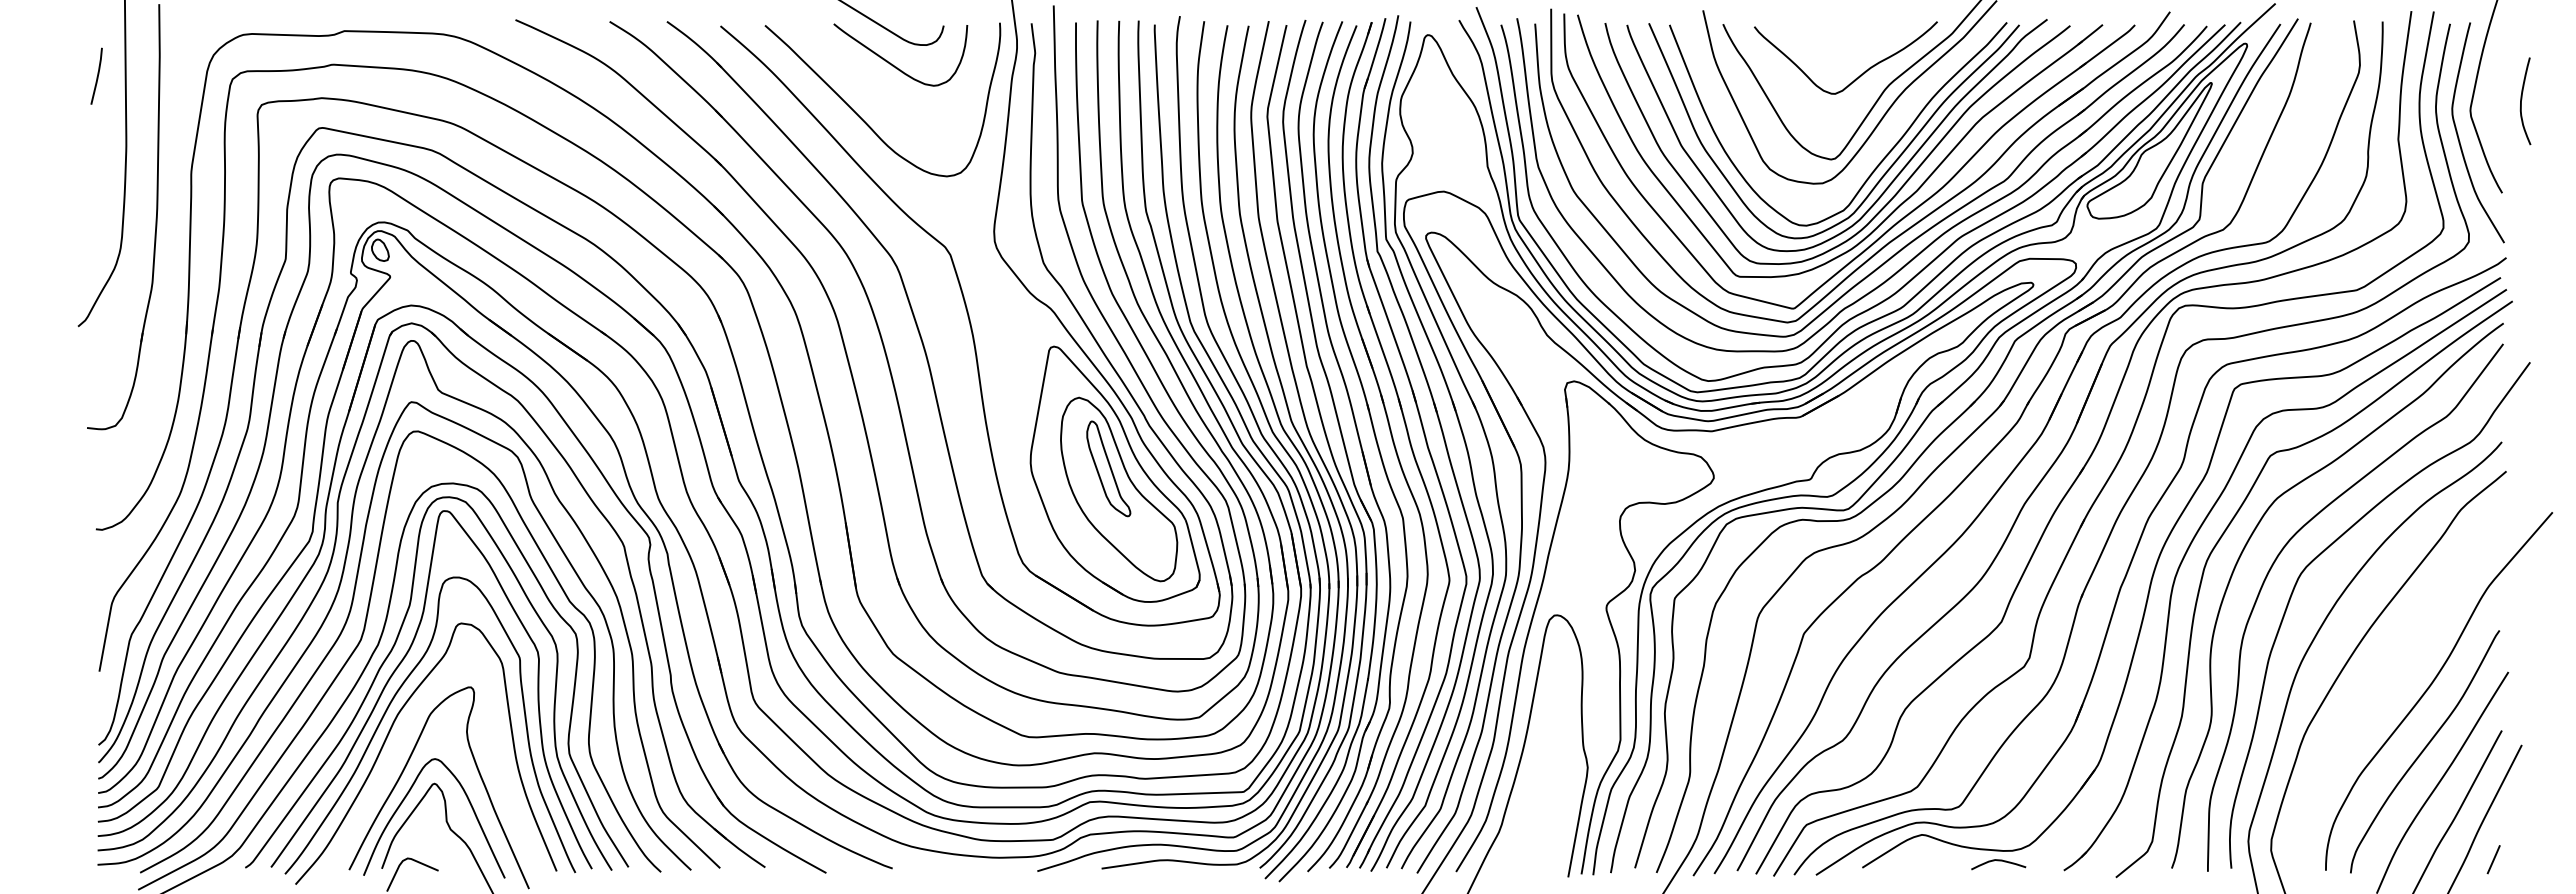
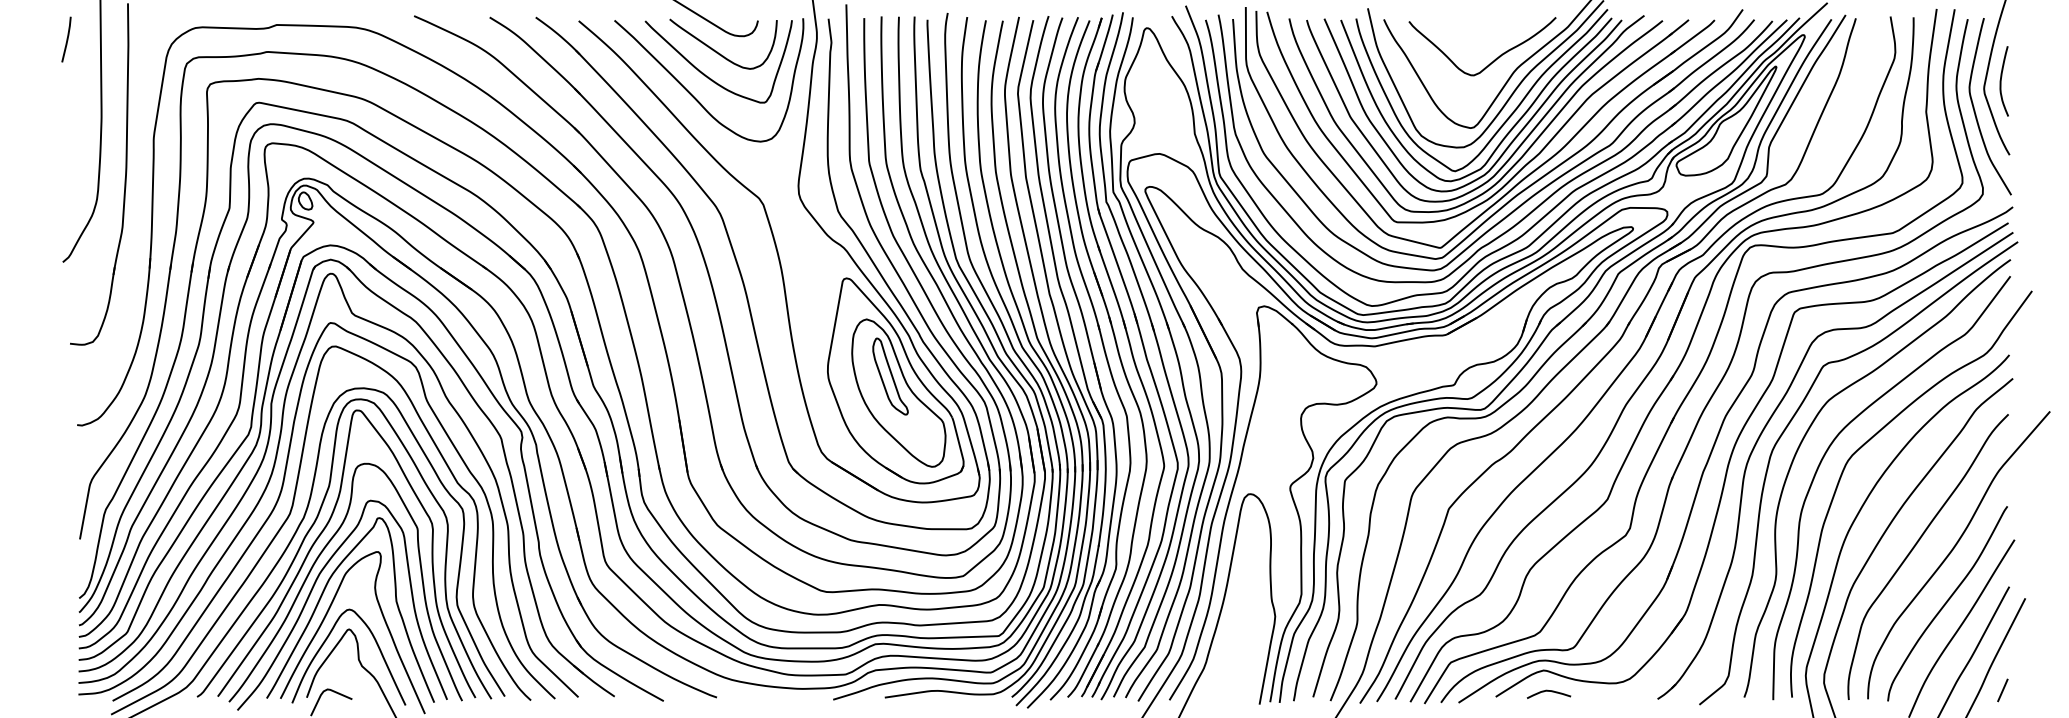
line: (97, 75) -> (67, 38), moved
curve: (879, 93) -> (706, 75), added
curve: (2522, 99) -> (2001, 79), moved
curve: (1881, 141) -> (1511, 113), added
curve: (2384, 681) -> (1915, 547), added
curve: (401, 741) -> (322, 595), added
curve: (1998, 861) -> (1548, 691), moved

